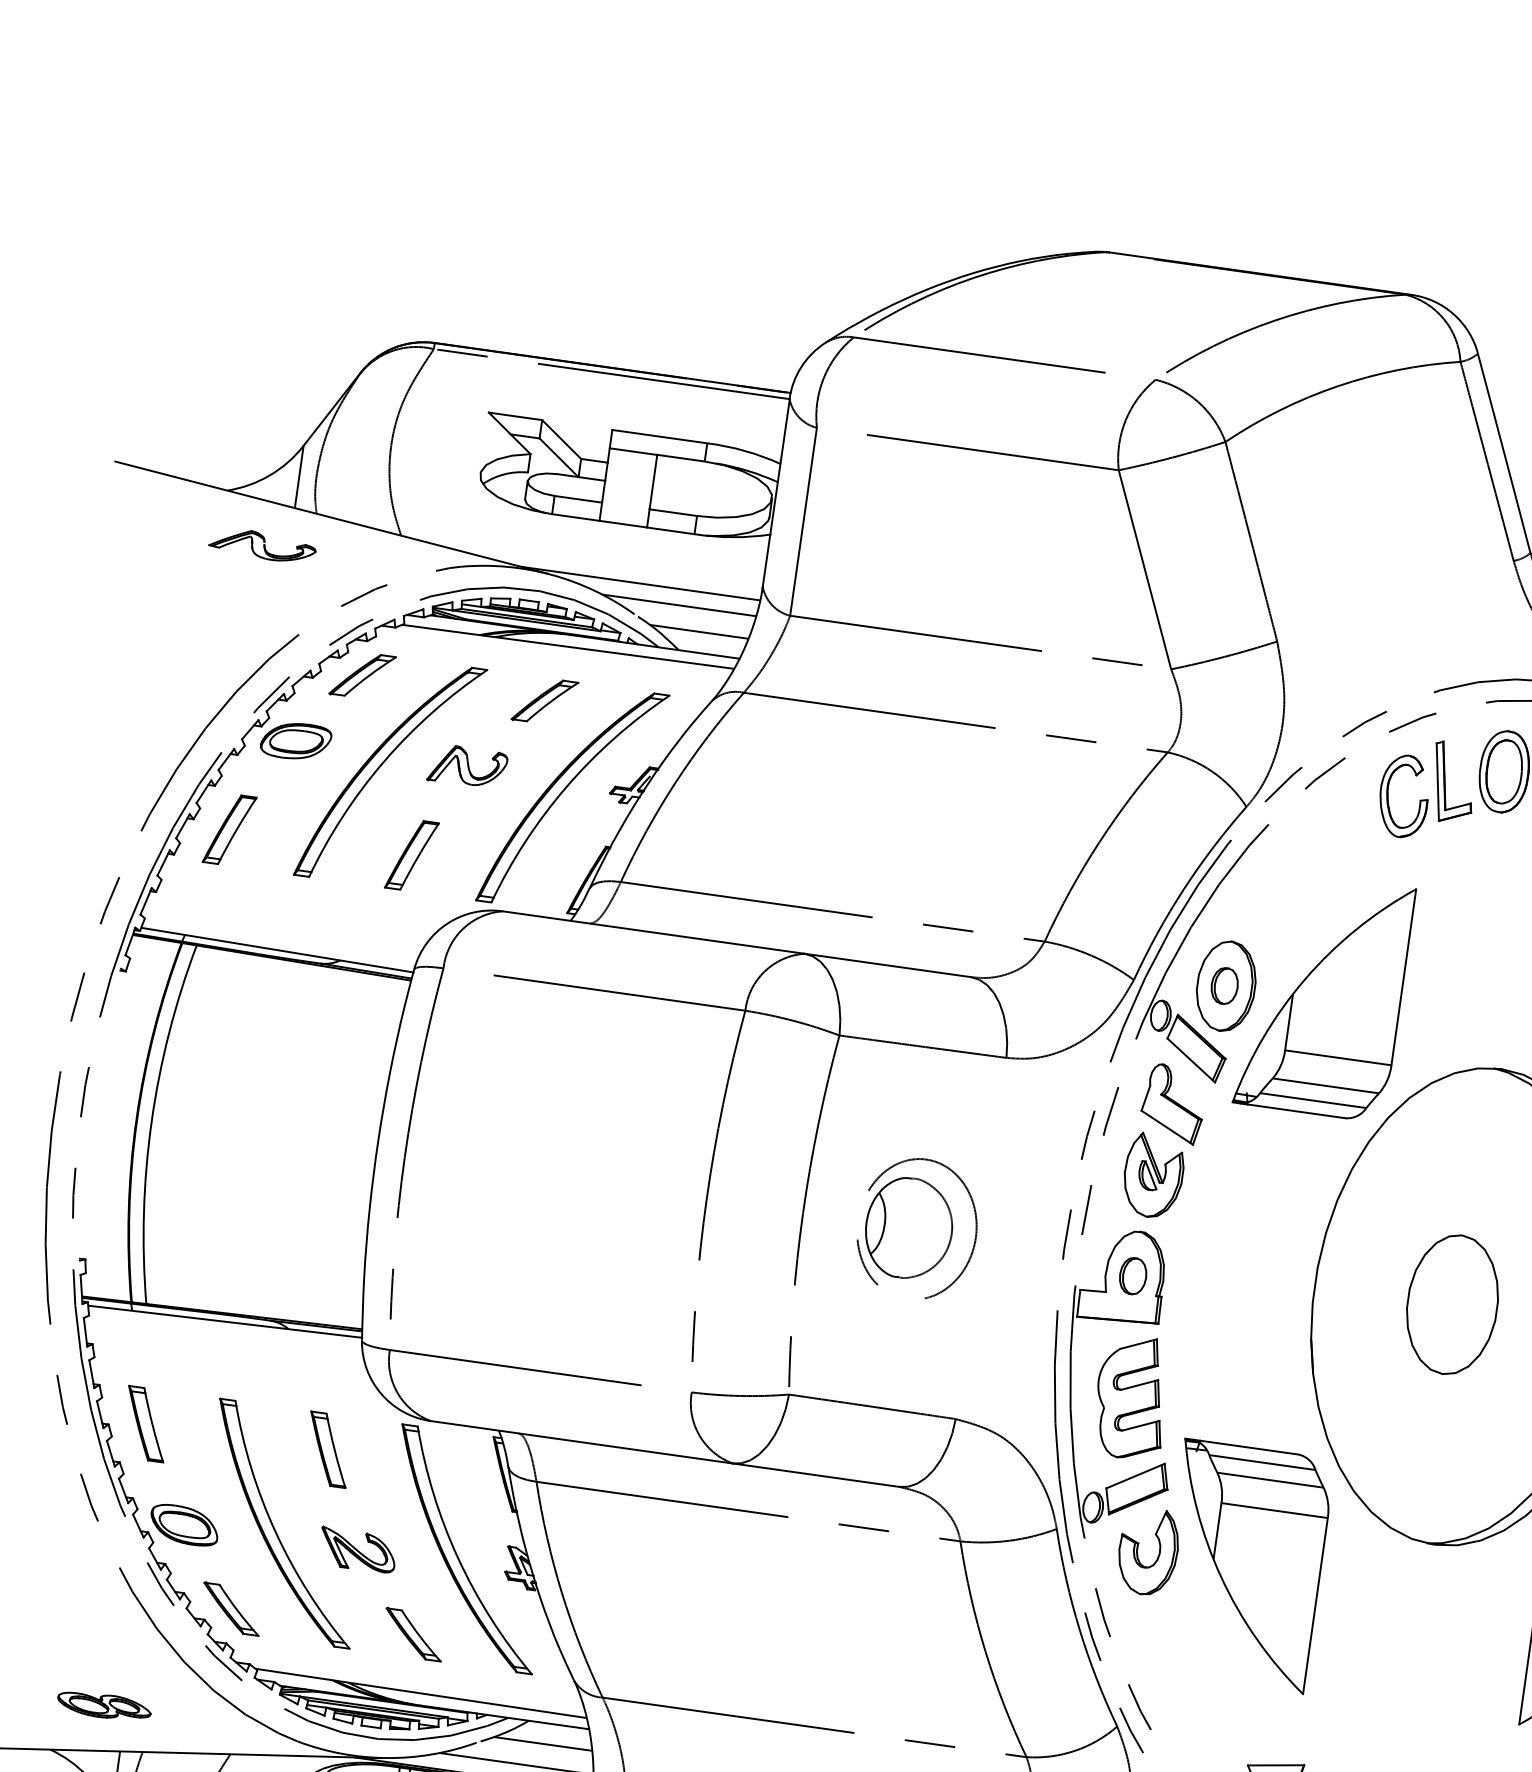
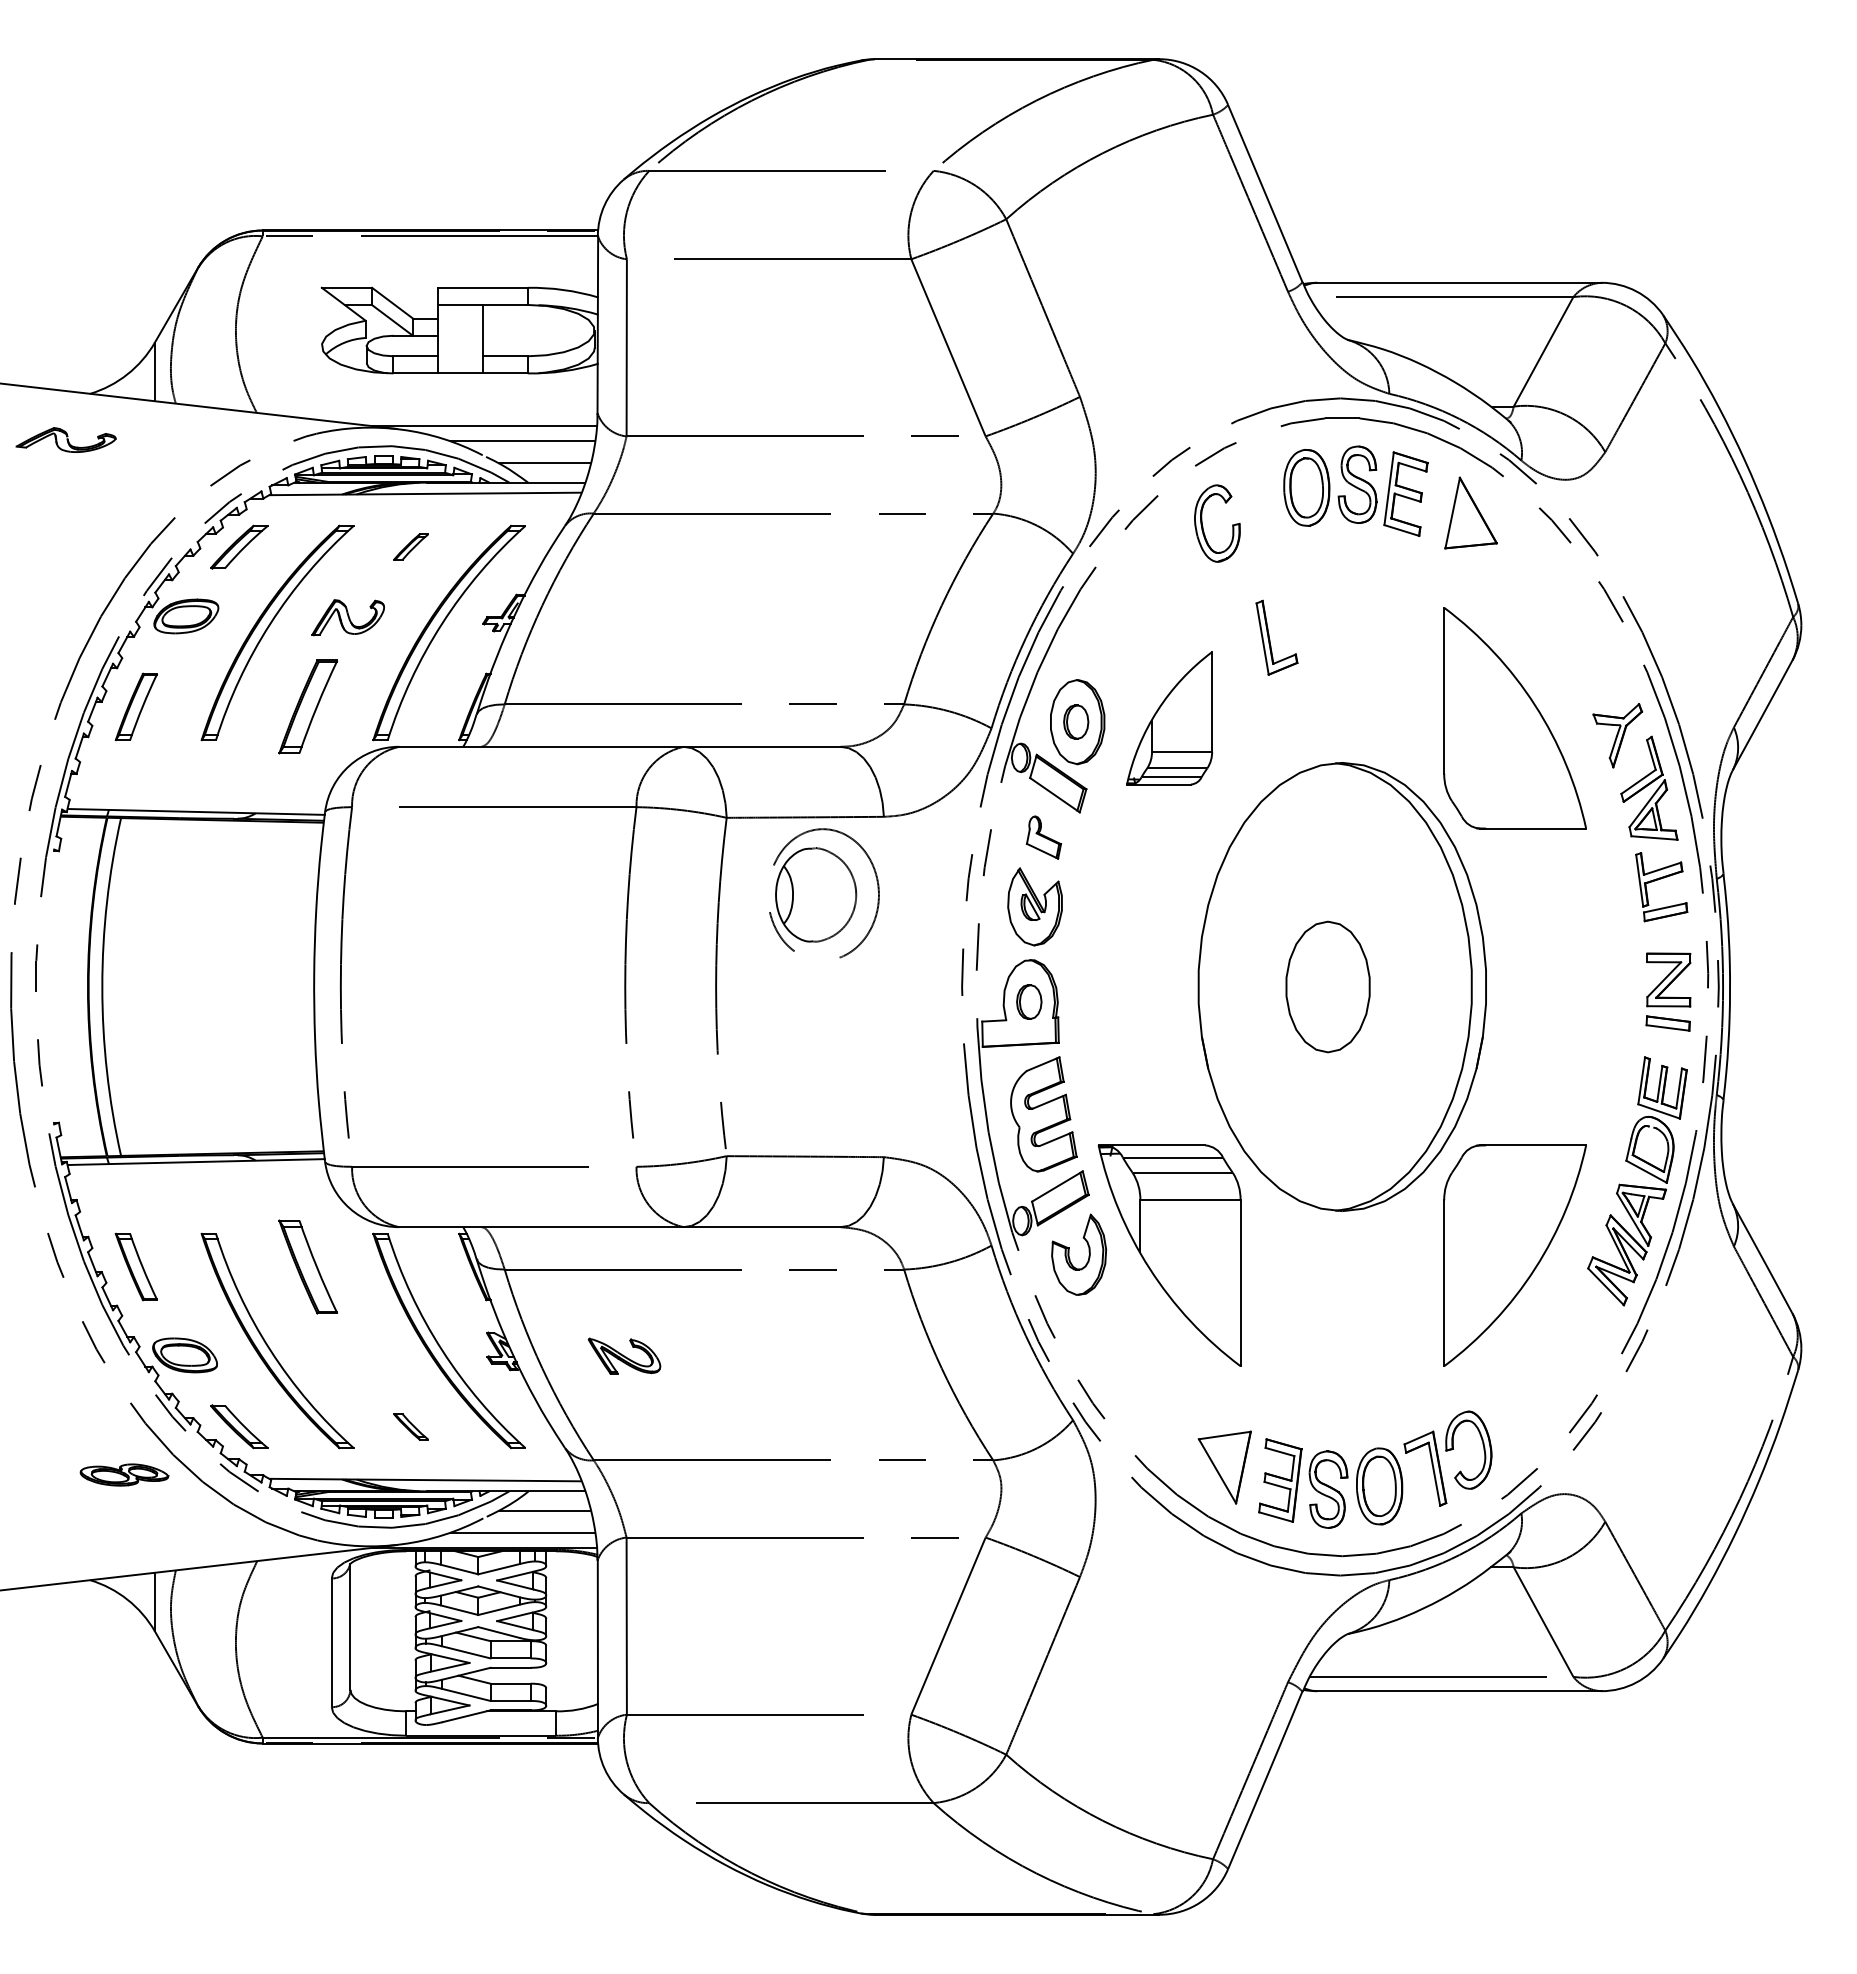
part: (262, 544) -> (65, 439), moved
part: (545, 700) -> (411, 546), size x0.6
part: (1446, 783) -> (1270, 639), moved
part: (411, 854) -> (307, 706), size x1.4
part: (1324, 996) -> (1169, 718), size x0.6
part: (1172, 1103) -> (1043, 837), size x0.6
part: (918, 1228) -> (824, 893), moved
part: (327, 1449) -> (307, 1266), size x1.4
part: (357, 1549) -> (624, 1355), moved
part: (414, 1634) -> (411, 1426), size x0.6
part: (104, 1705) -> (124, 1474), moved

